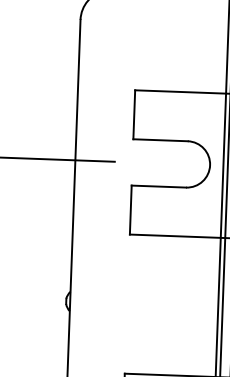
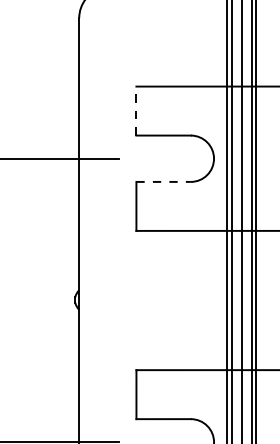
line: (134, 114) -> (136, 110), solid -> dashed
line: (159, 186) -> (164, 181), solid -> dashed

